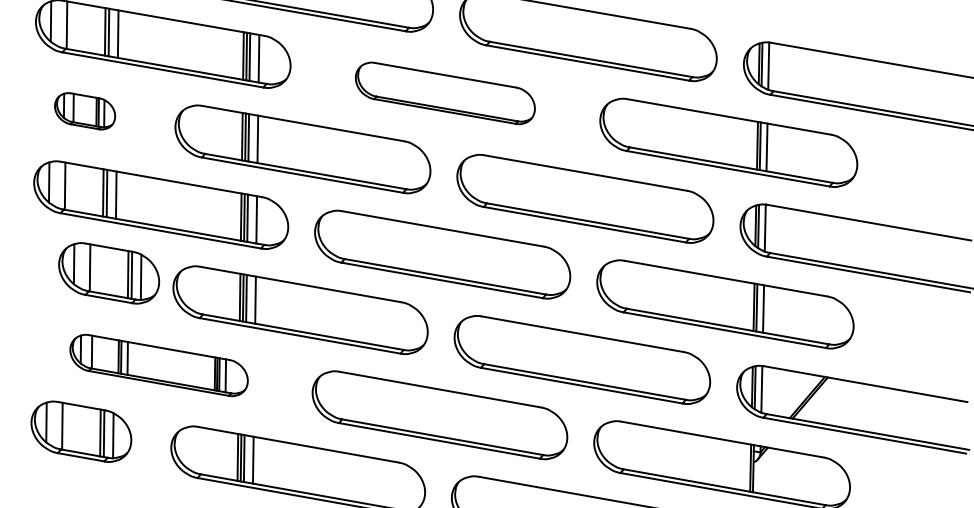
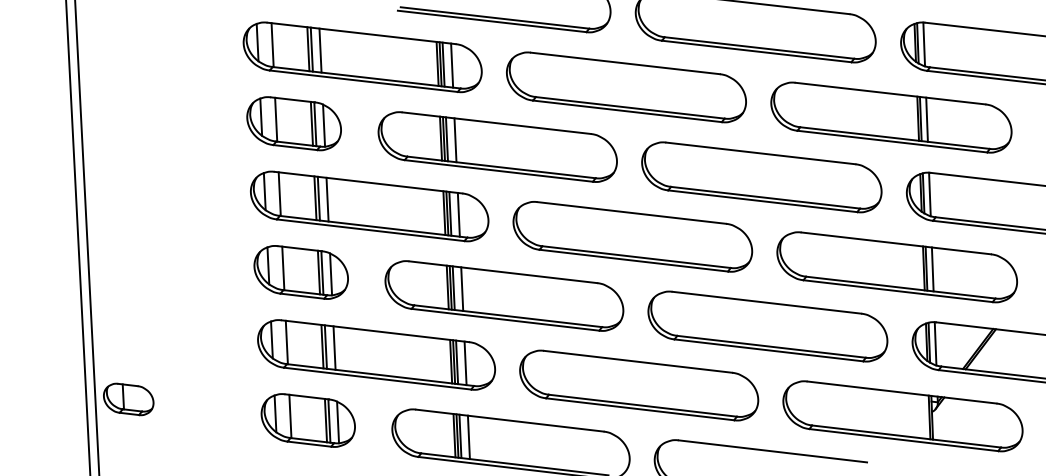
part: (445, 93) -> (626, 87), size x1.43
part: (84, 110) -> (293, 123), size x1.67
part: (108, 273) -> (300, 272), moved
part: (159, 365) -> (376, 354), size x1.43

